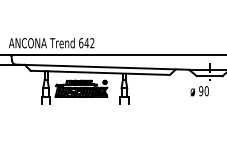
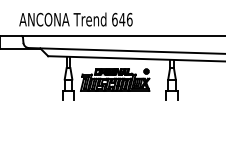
text: (92, 43) -> (129, 20), 642 -> 646

